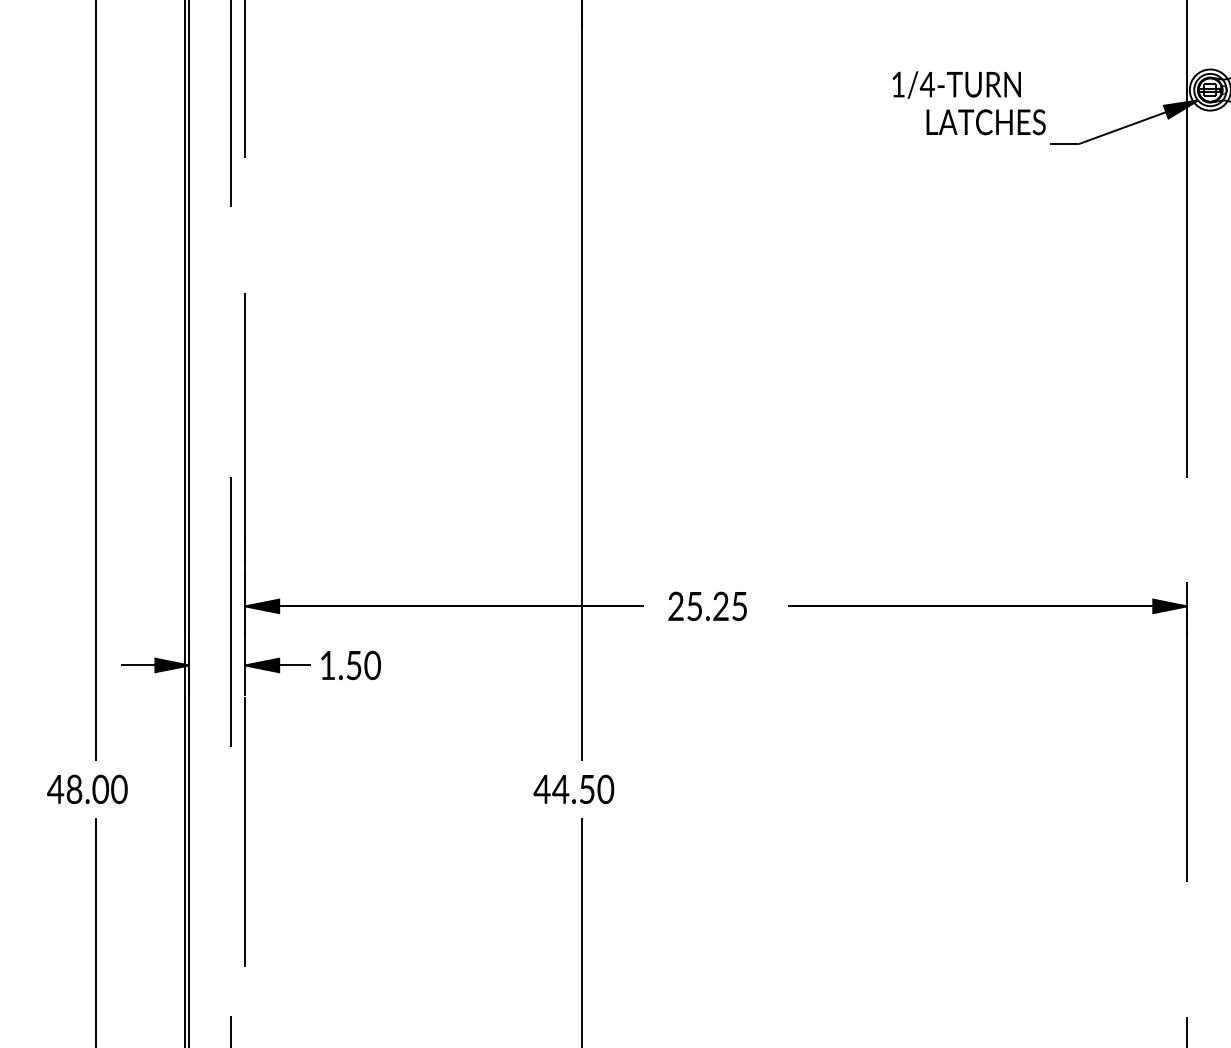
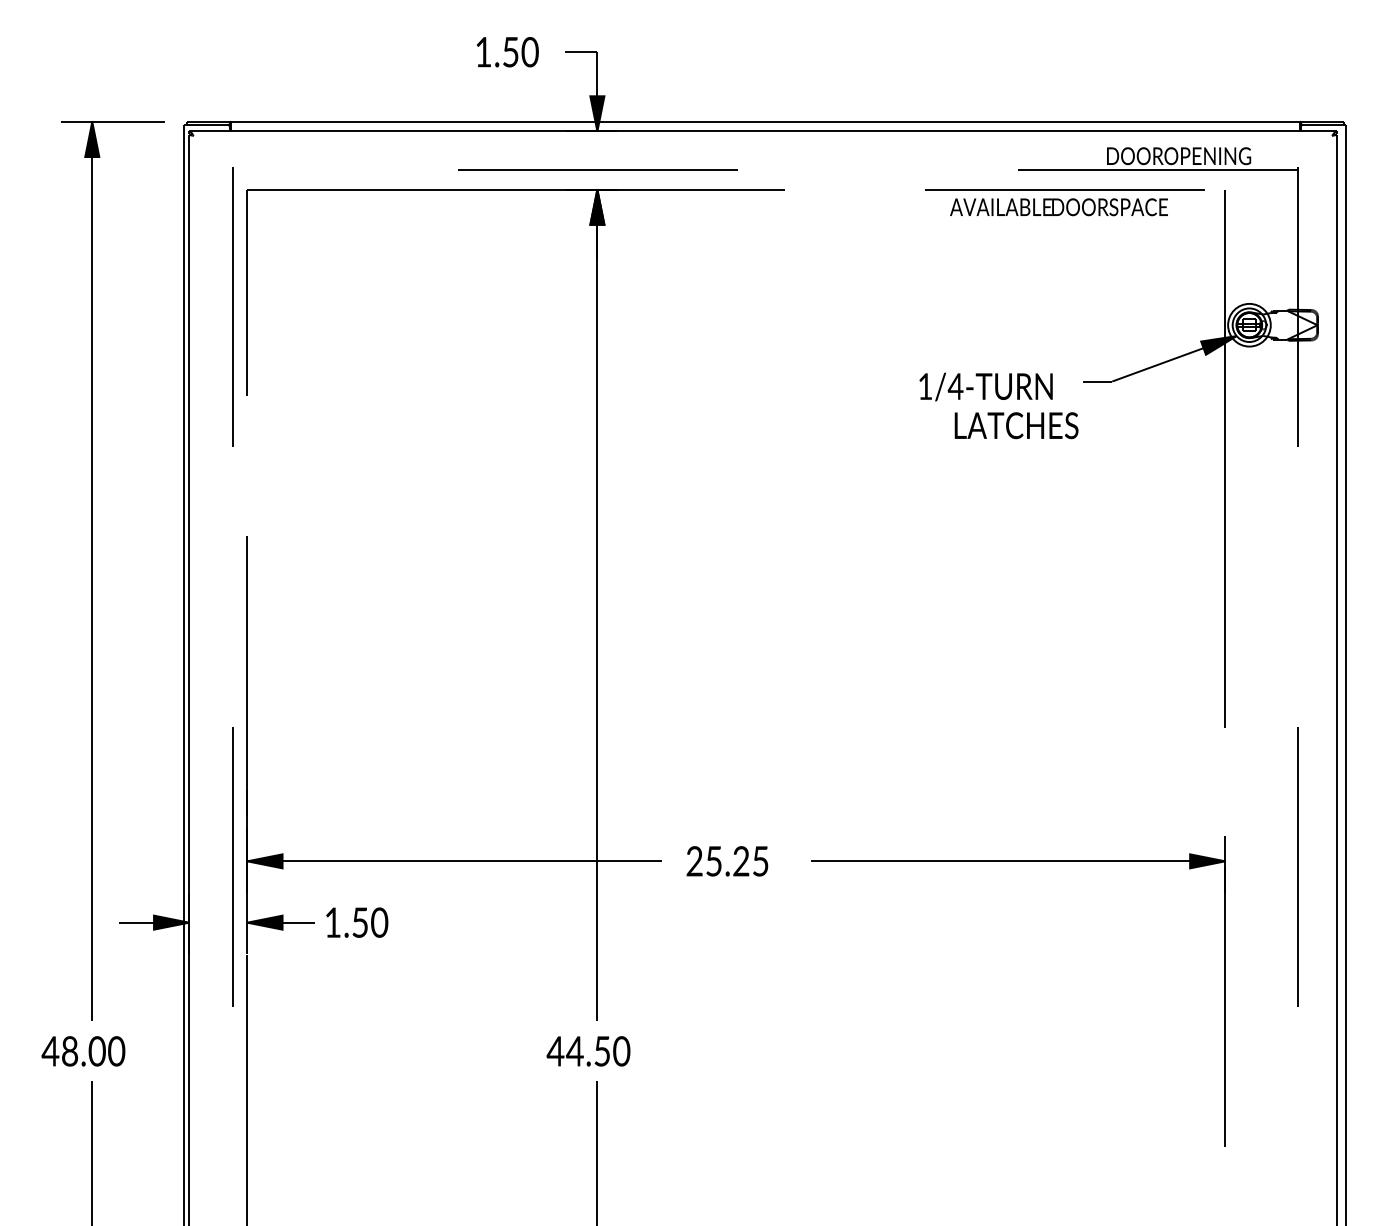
text: (968, 102) -> (998, 405), moved

